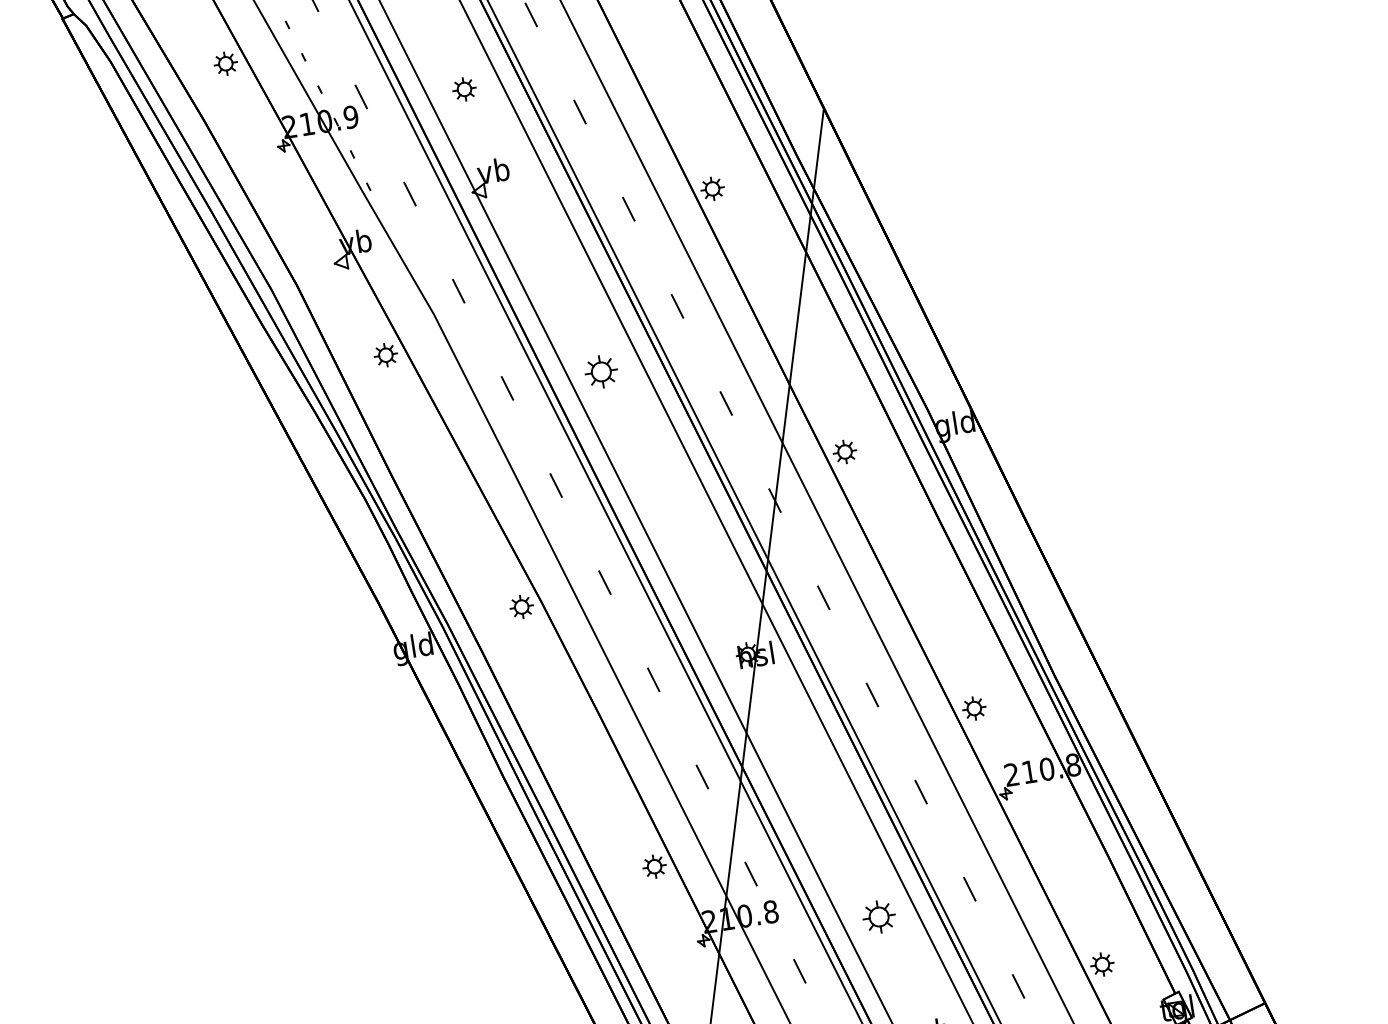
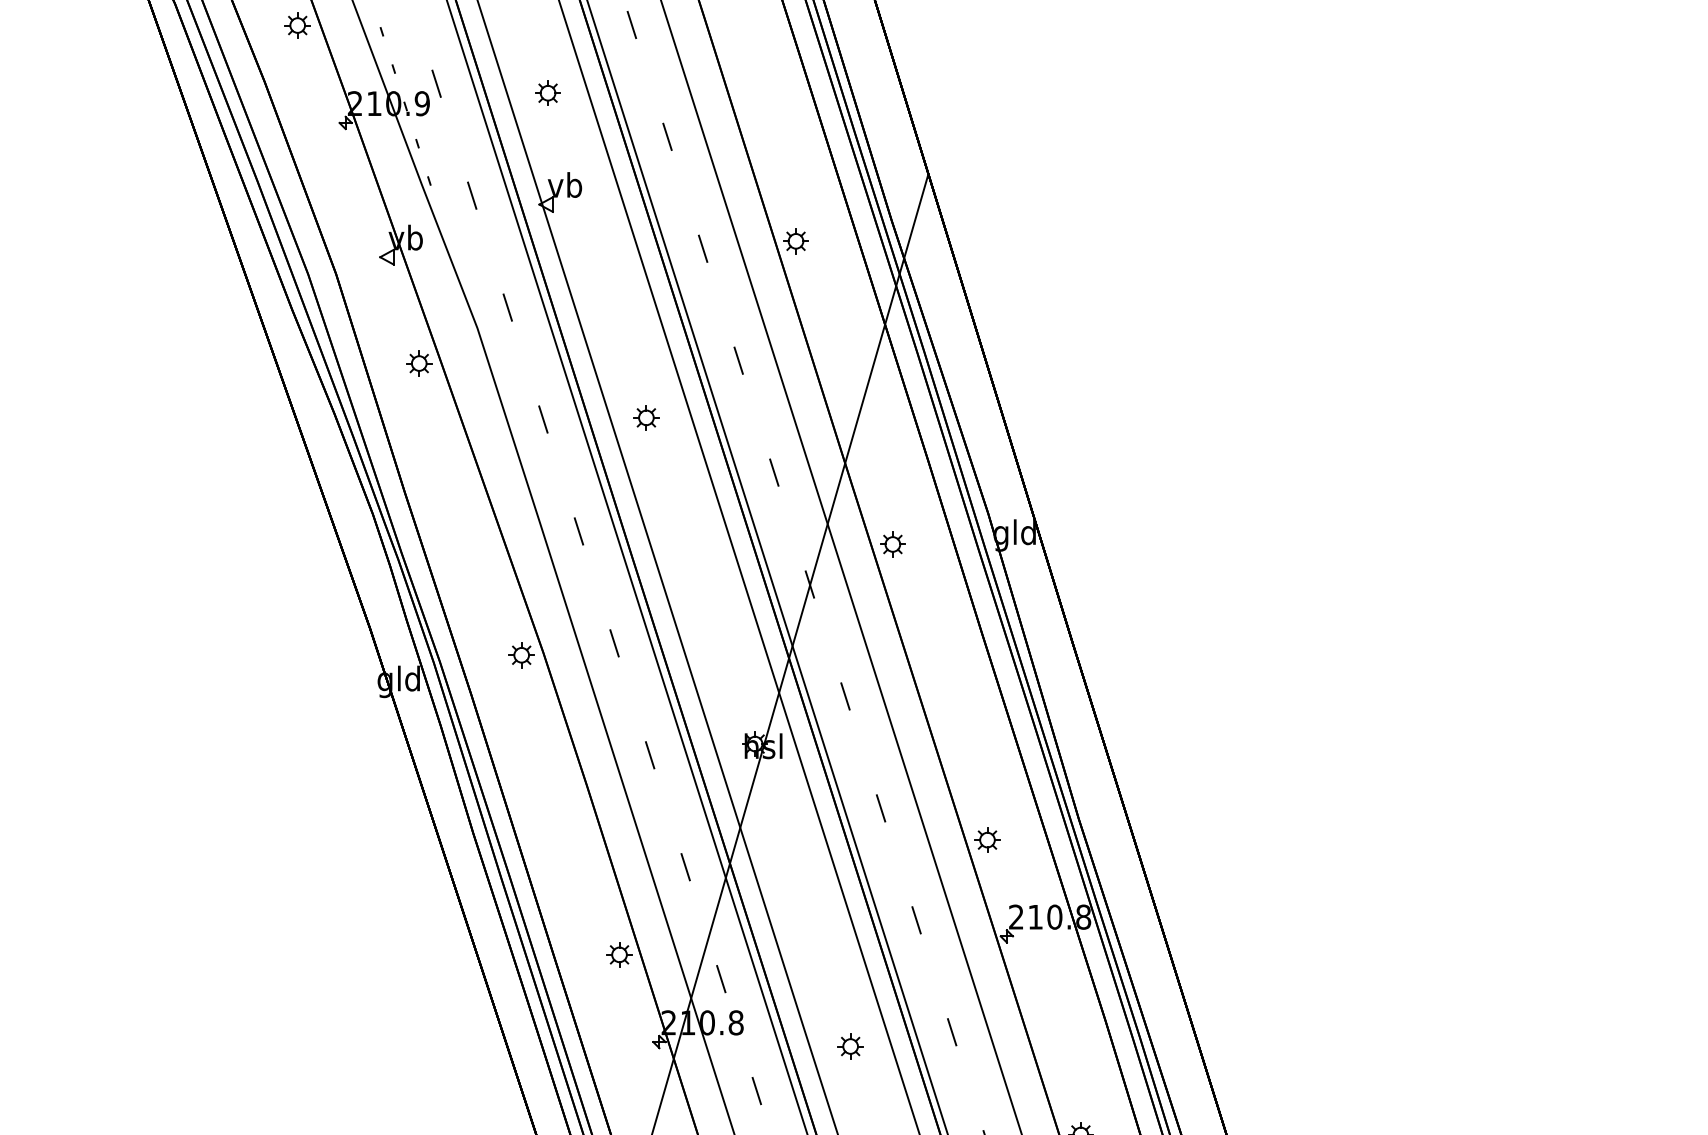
part: (601, 371) -> (646, 417), size x0.71
part: (878, 917) -> (850, 1046), size x0.71

